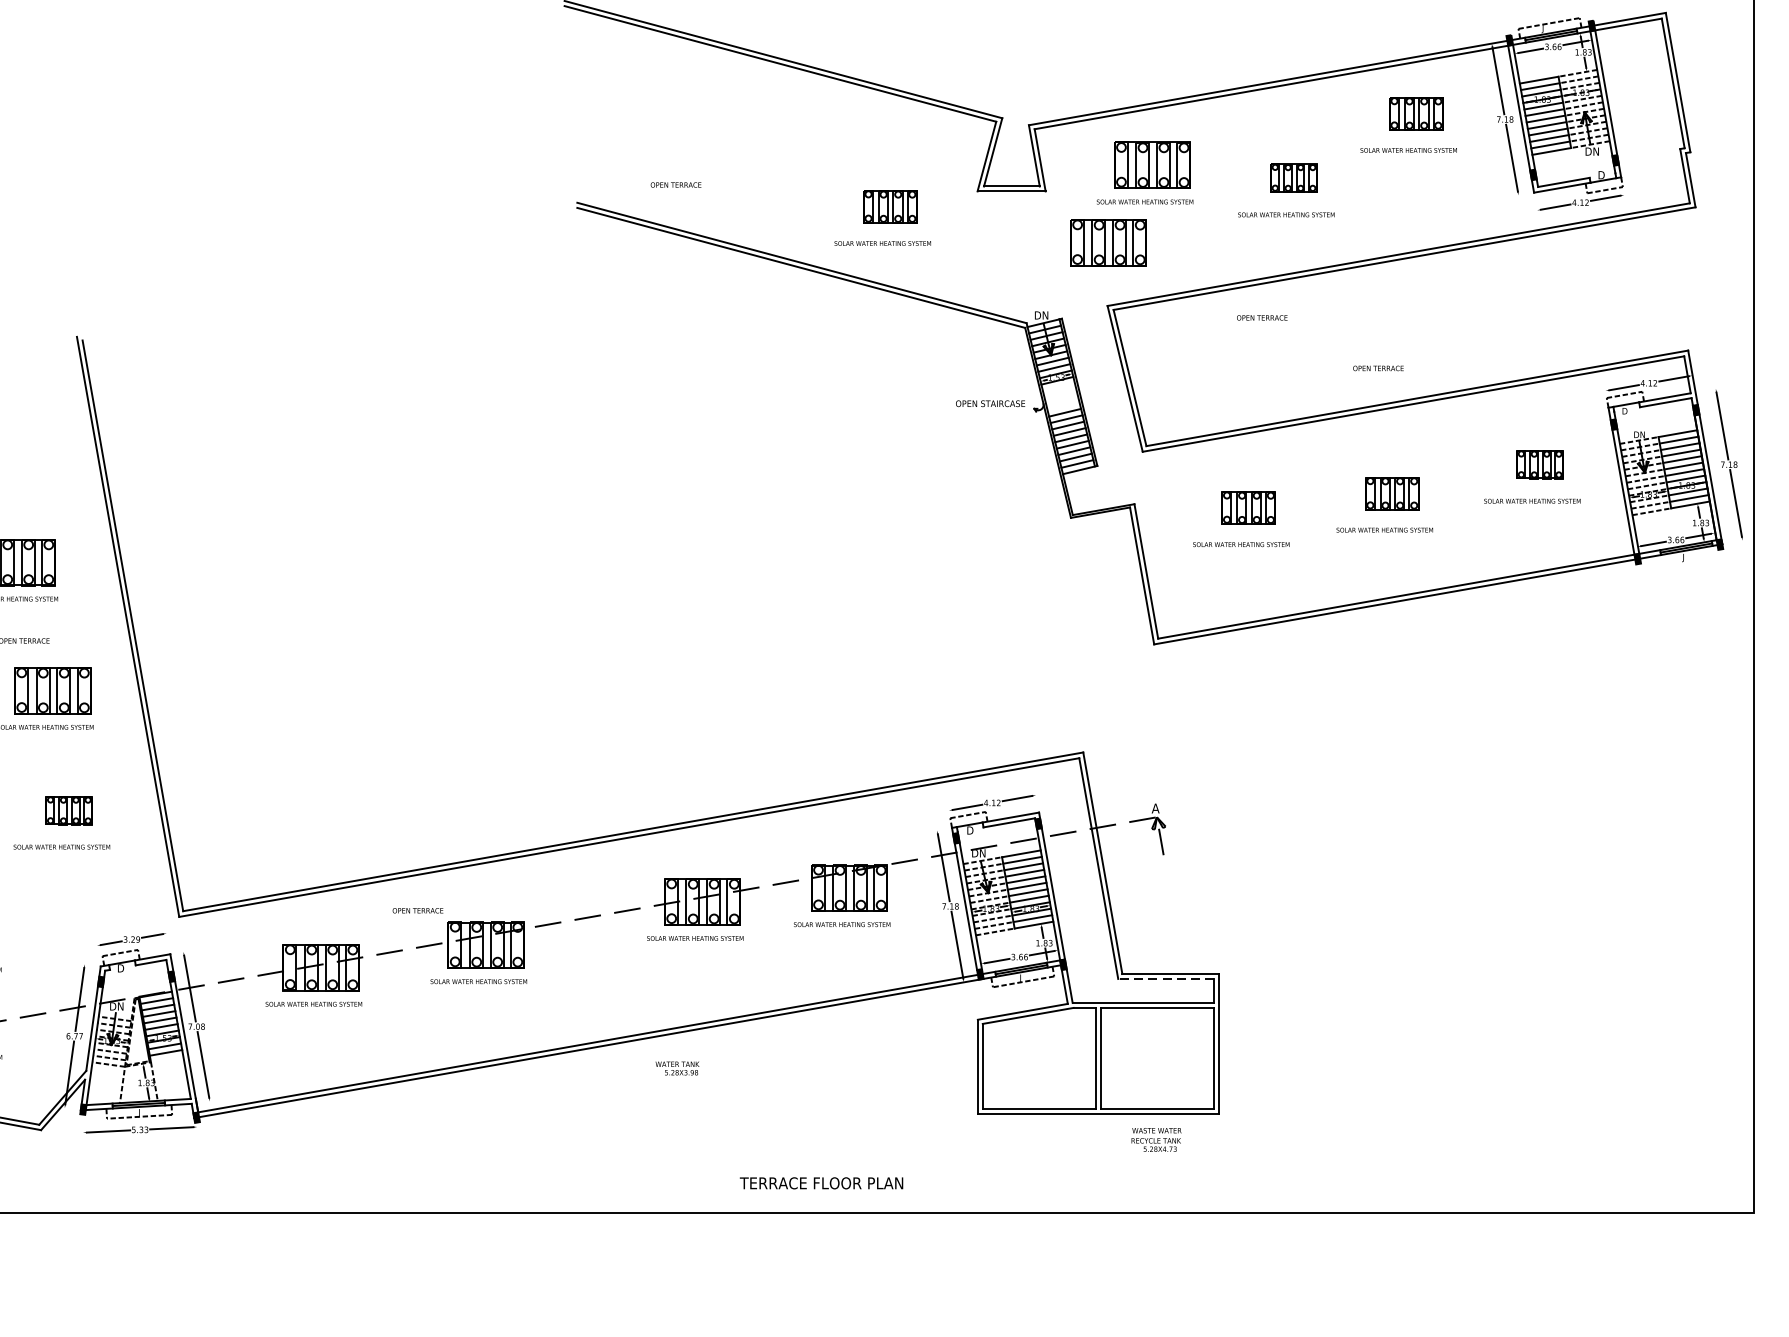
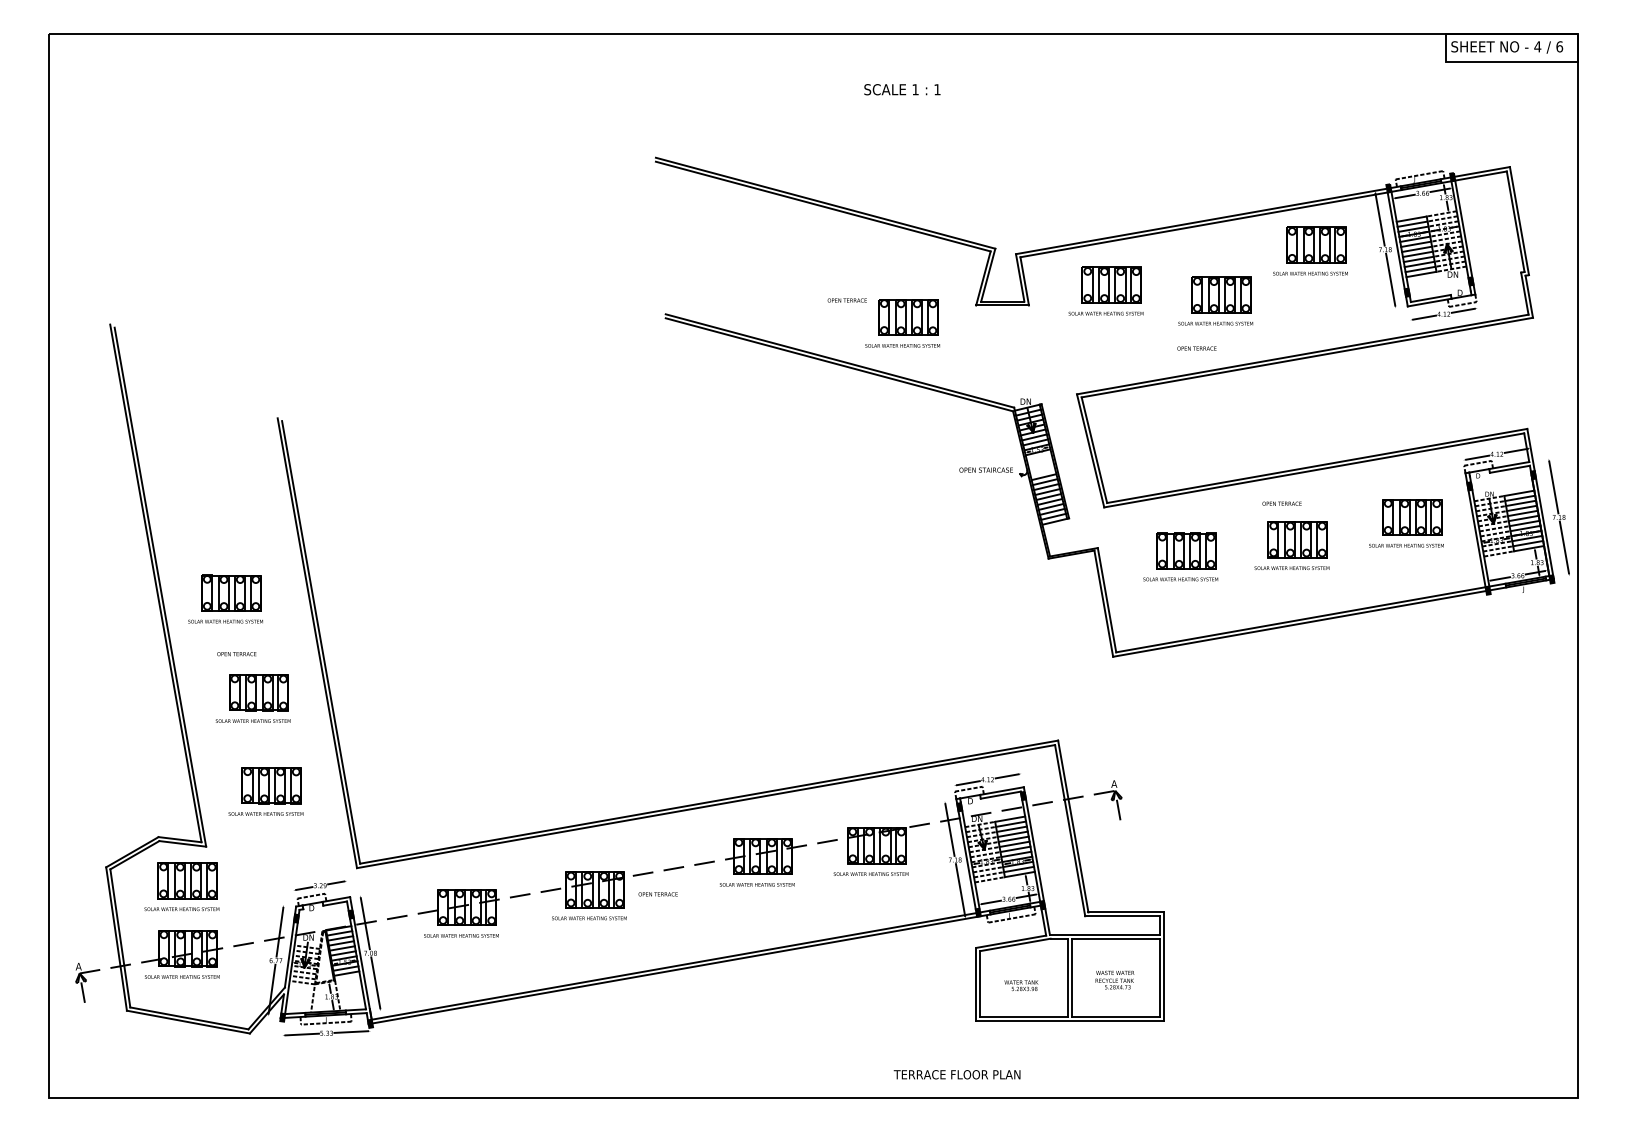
part: (1416, 112) -> (1316, 244), size x1.43
part: (1293, 177) -> (1221, 294), size x1.67
text: (674, 185) -> (846, 300), moved
part: (890, 206) -> (908, 317), size x1.43
part: (1108, 241) -> (1077, 344), removed
text: (1261, 317) -> (1196, 348), moved
text: (1377, 368) -> (1281, 503), moved
part: (1540, 464) -> (1412, 517), size x1.67
part: (1391, 493) -> (1297, 539), size x1.43
part: (1248, 507) -> (1186, 550), size x1.43
part: (68, 810) -> (271, 785), size x1.67
text: (417, 910) -> (657, 894), moved
line: (1164, 979) -> (1121, 916), dashed -> solid
text: (677, 1068) -> (1021, 985), moved
text: (1155, 1139) -> (1114, 979), moved
text: (820, 1182) -> (956, 1074), moved

